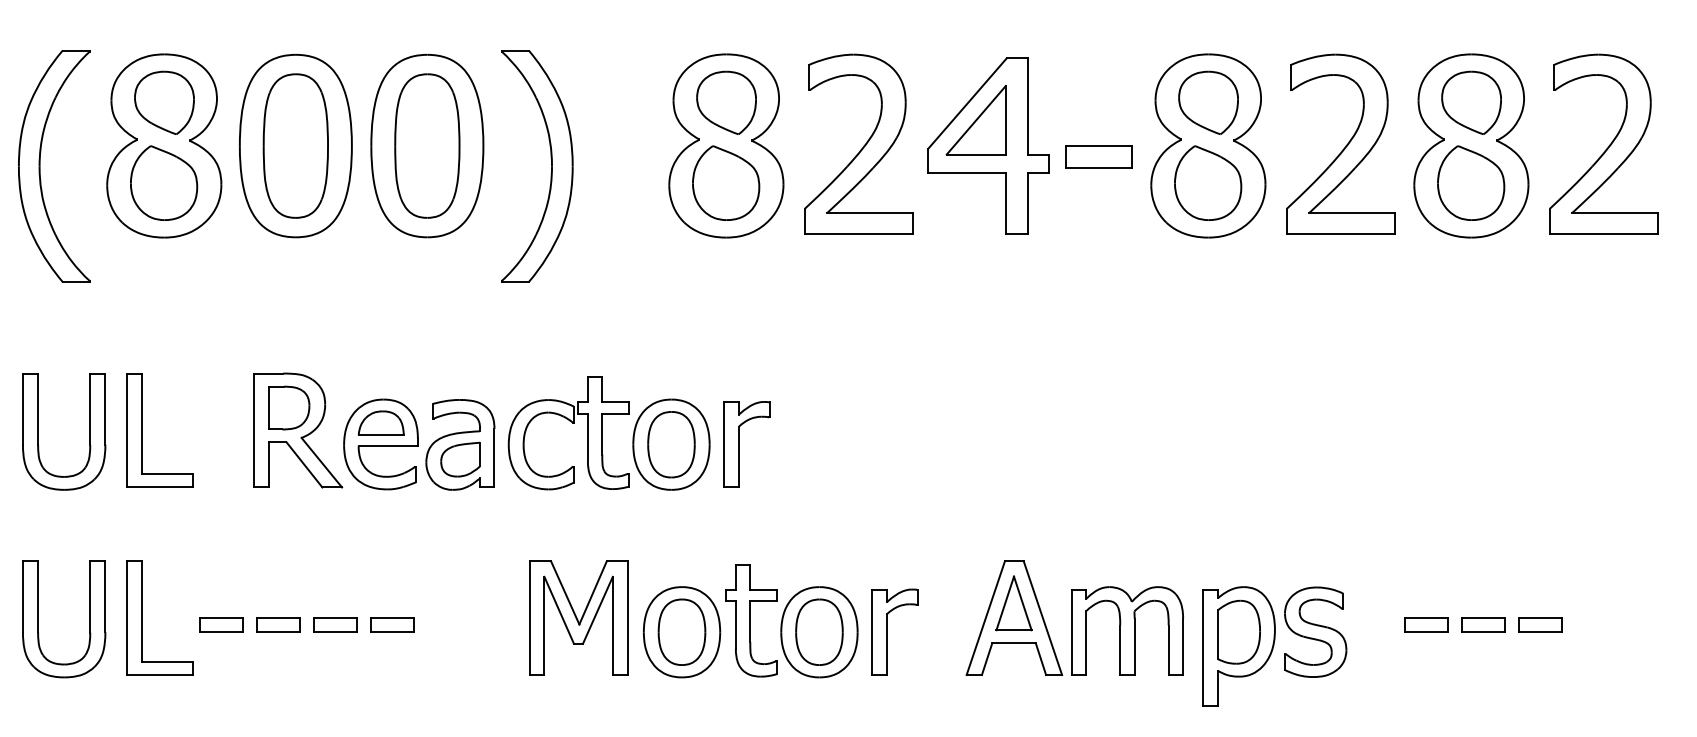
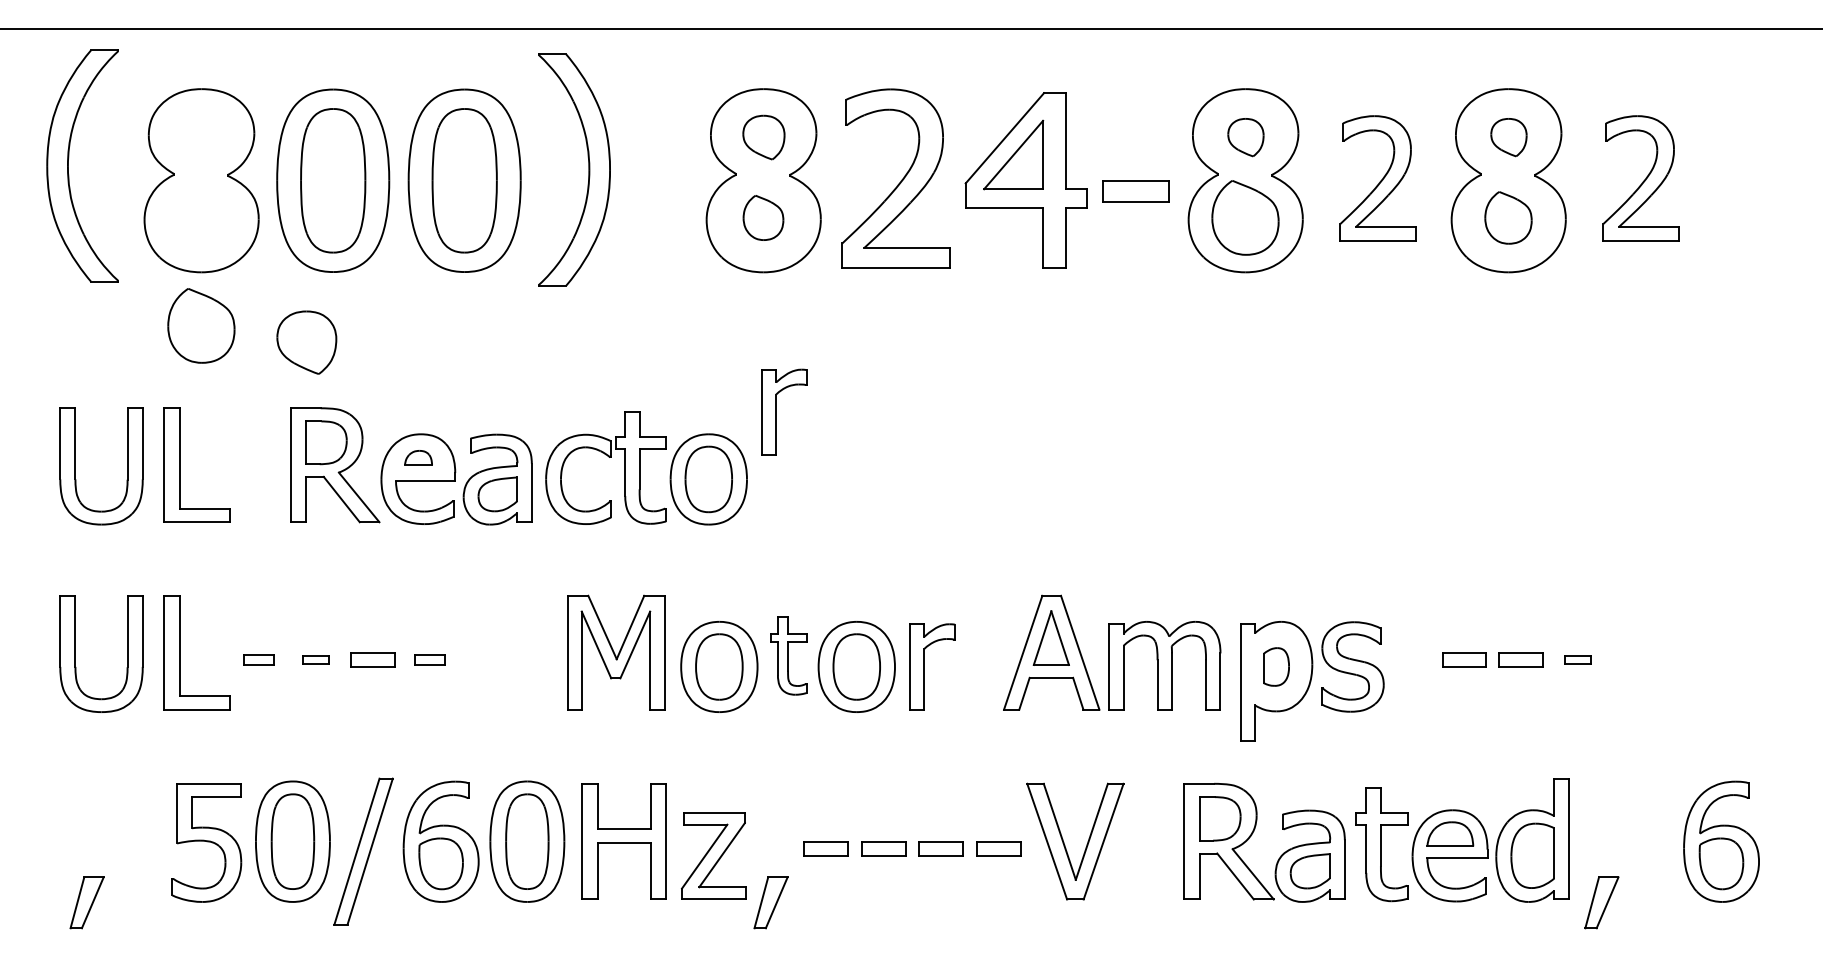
part: (164, 102) -> (306, 342), moved
part: (726, 102) -> (763, 137), size x0.7
part: (1208, 102) -> (1245, 137), size x0.6
part: (1471, 102) -> (1508, 137), size x0.6
part: (1340, 143) -> (1377, 178), size x0.7
part: (1603, 143) -> (1640, 178), size x0.7
part: (40, 165) -> (68, 165), moved
part: (551, 165) -> (588, 169), moved
part: (164, 182) -> (201, 325), moved
part: (726, 182) -> (763, 217), size x0.6
part: (1471, 182) -> (1508, 217), size x0.7
part: (381, 422) -> (418, 457), size x0.6
part: (739, 443) -> (776, 411), moved
part: (751, 620) -> (788, 655), size x0.7
part: (222, 624) -> (259, 659), size x0.7
part: (279, 624) -> (316, 659), size x0.6
part: (392, 624) -> (429, 659), size x0.7
part: (1540, 624) -> (1577, 659), size x0.6
part: (1239, 631) -> (1276, 666), size x0.6

